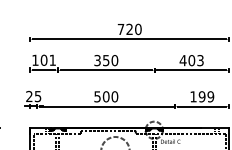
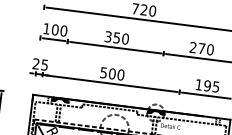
text: (52, 59) -> (63, 30), 101 -> 100
text: (191, 60) -> (201, 48), 403 -> 270
text: (210, 96) -> (215, 86), 199 -> 195

